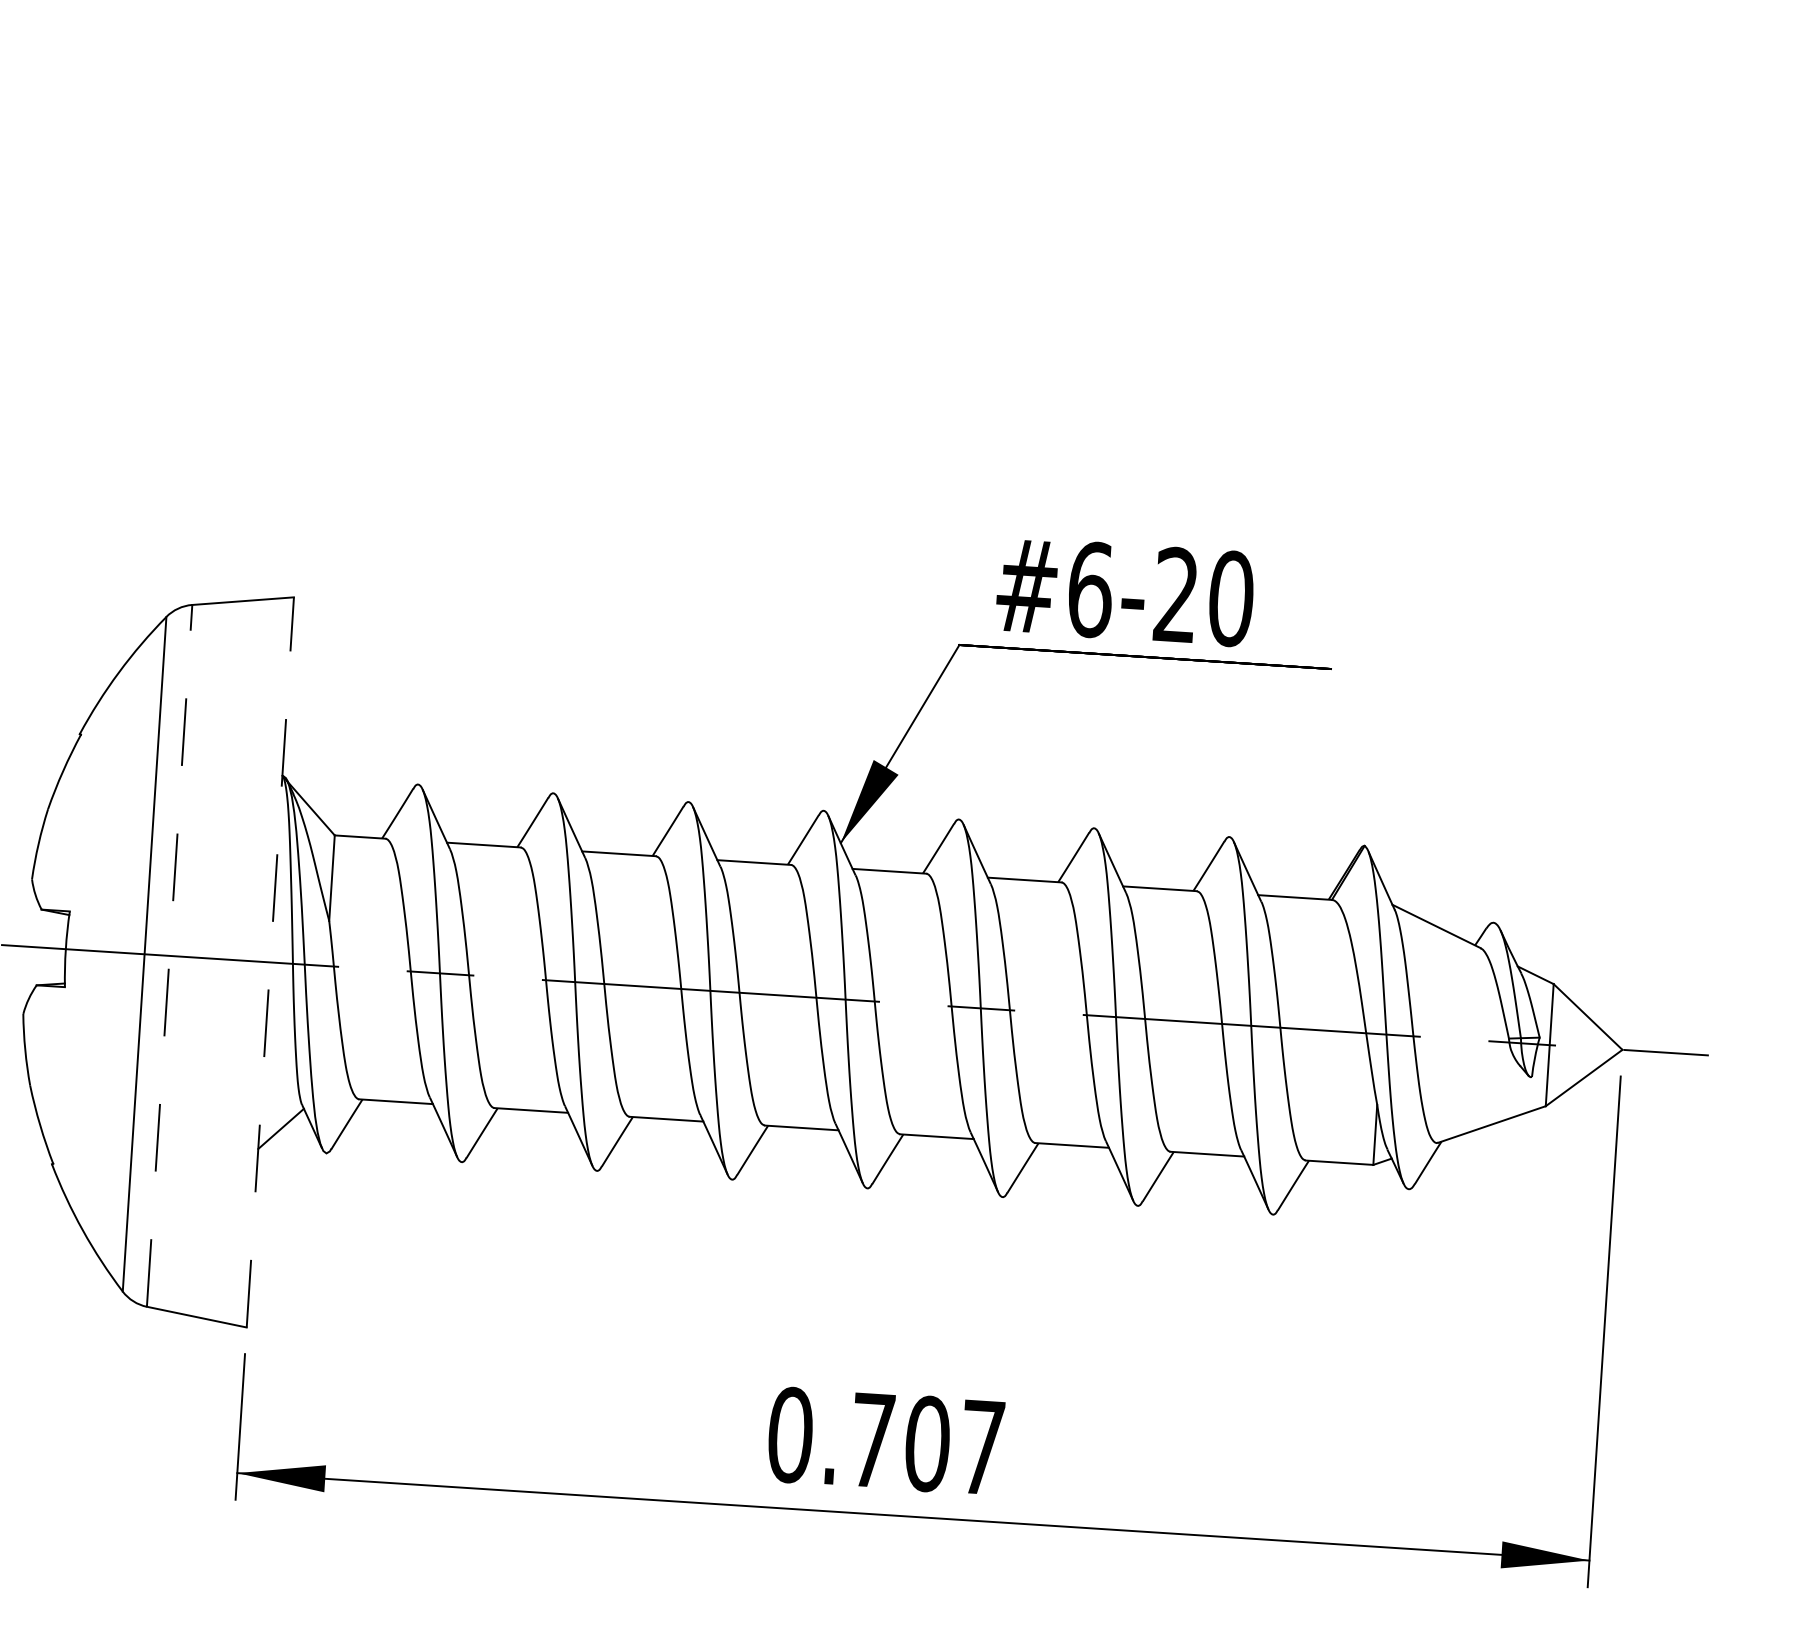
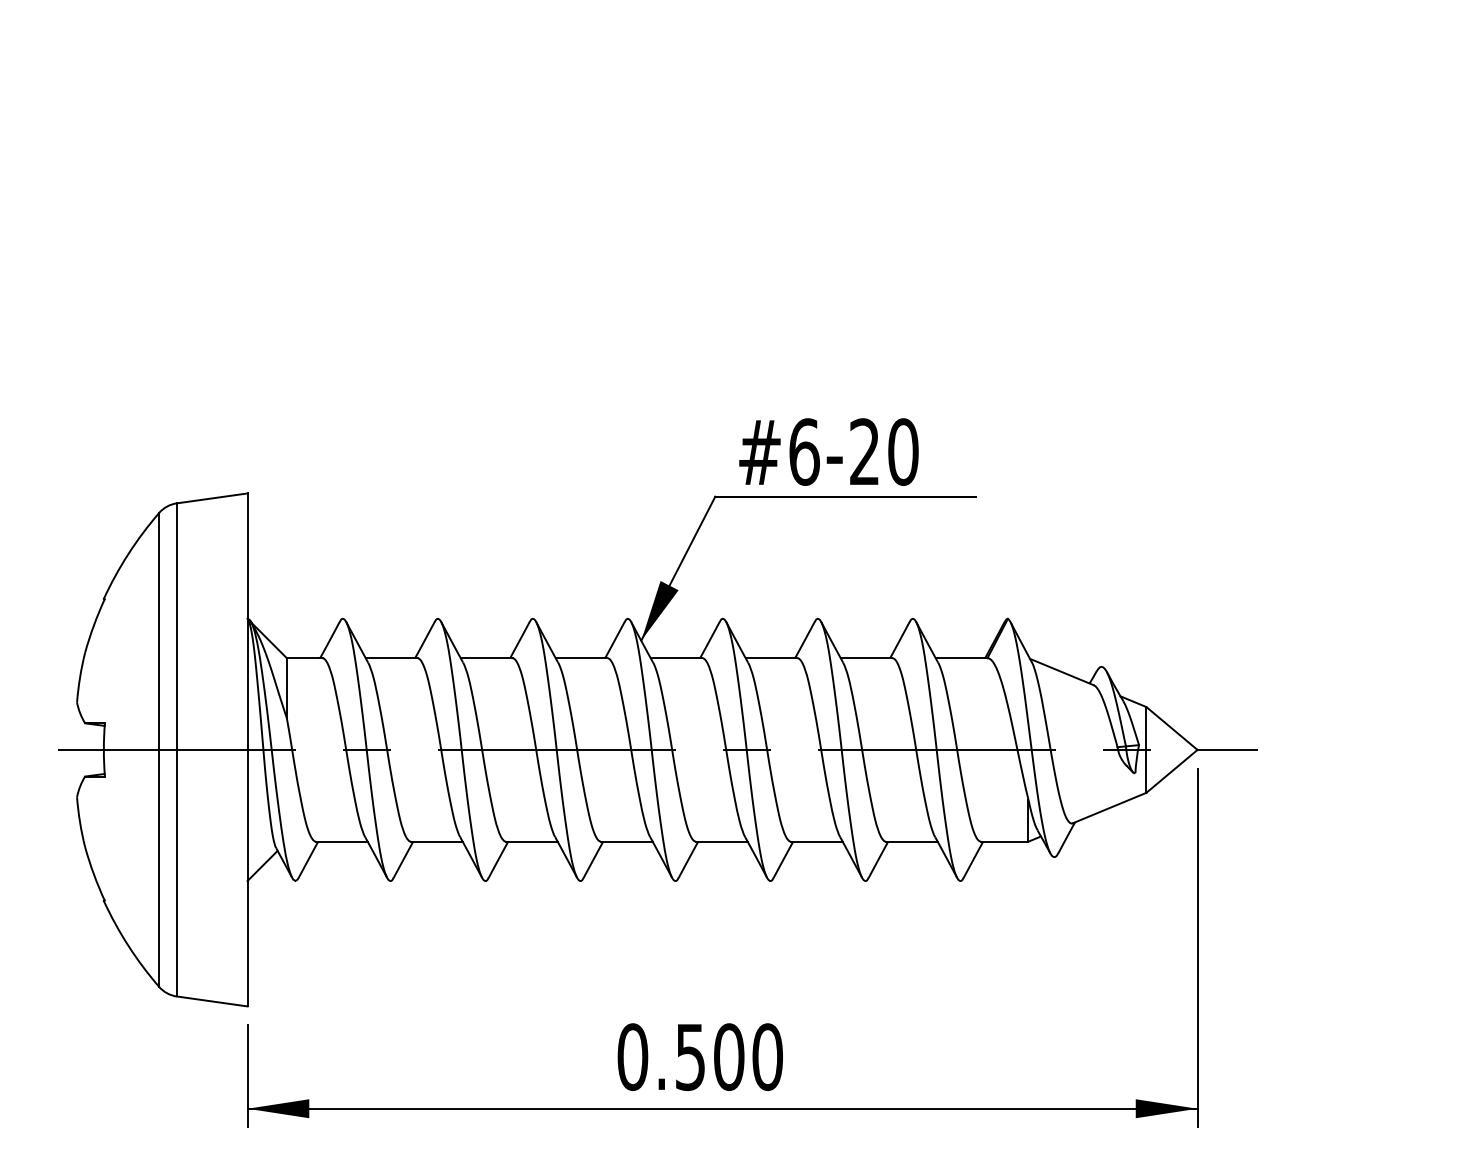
line: (169, 955) -> (176, 749), dashed -> solid
line: (270, 961) -> (247, 749), dashed -> solid
text: (928, 1444) -> (729, 1057), 0.707 -> 0.500

